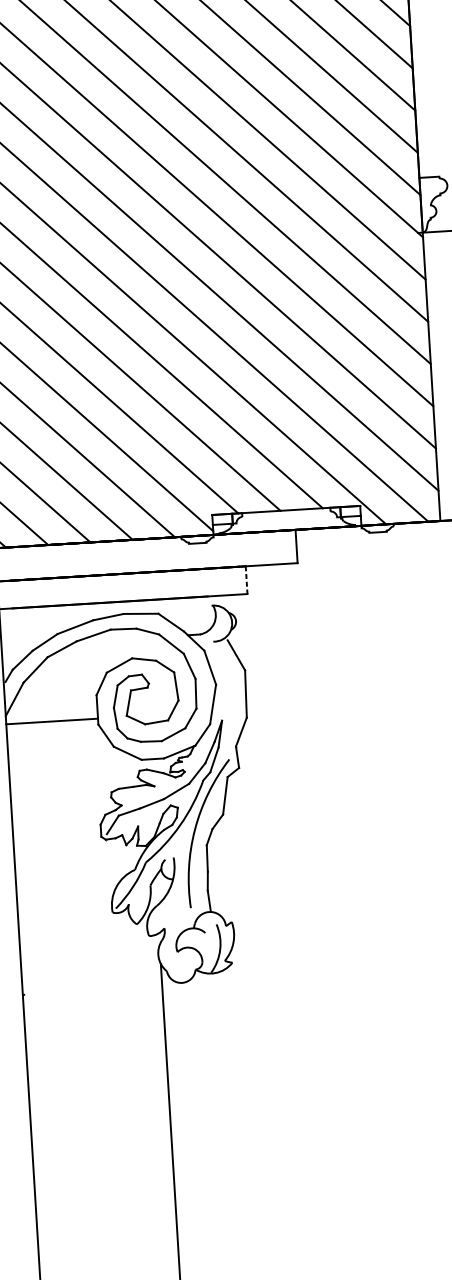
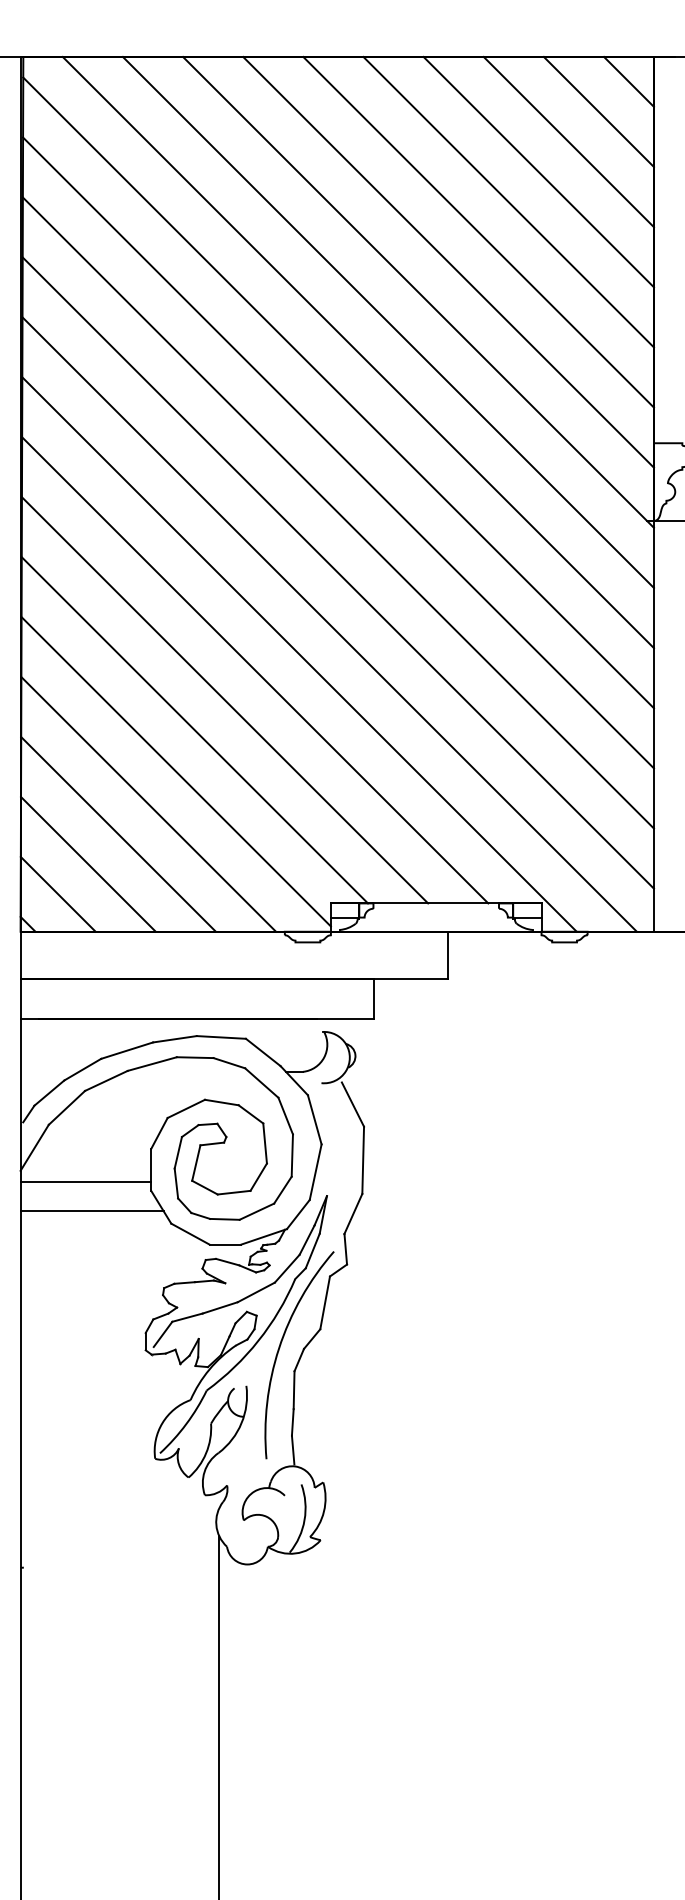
line: (246, 579) -> (373, 998), dashed -> solid
line: (57, 741) -> (91, 1211), added

